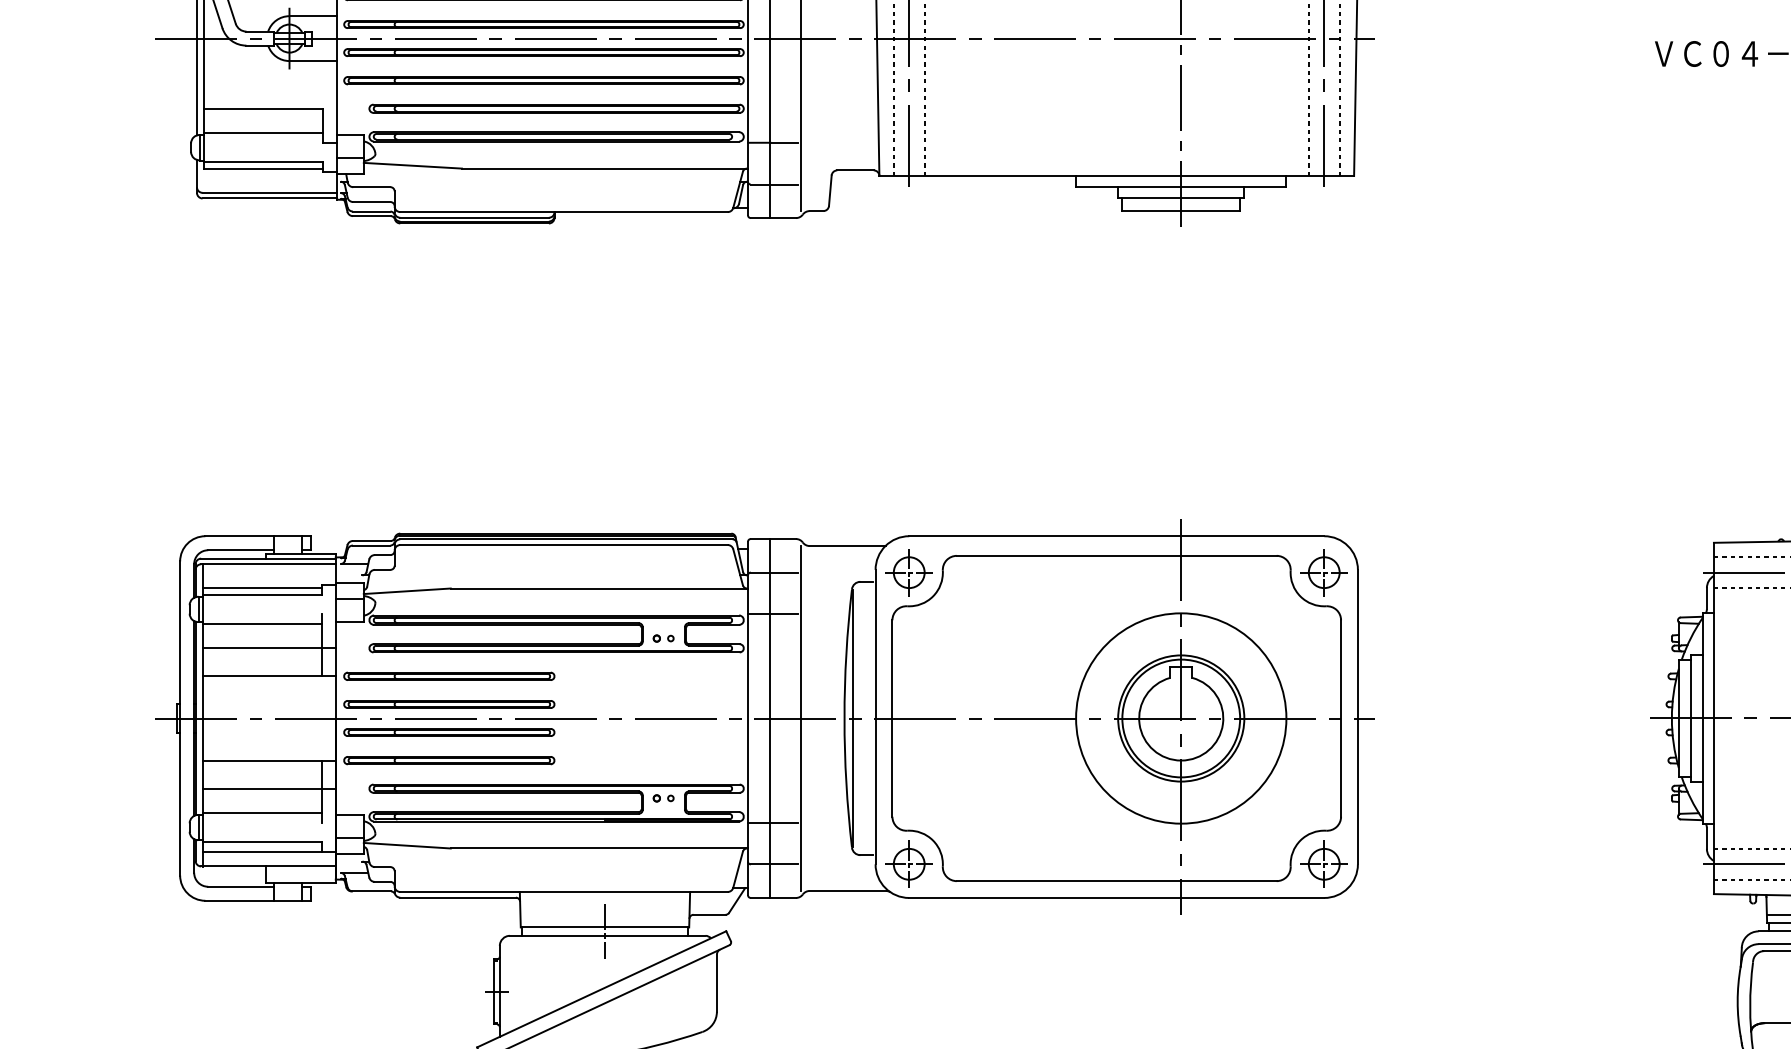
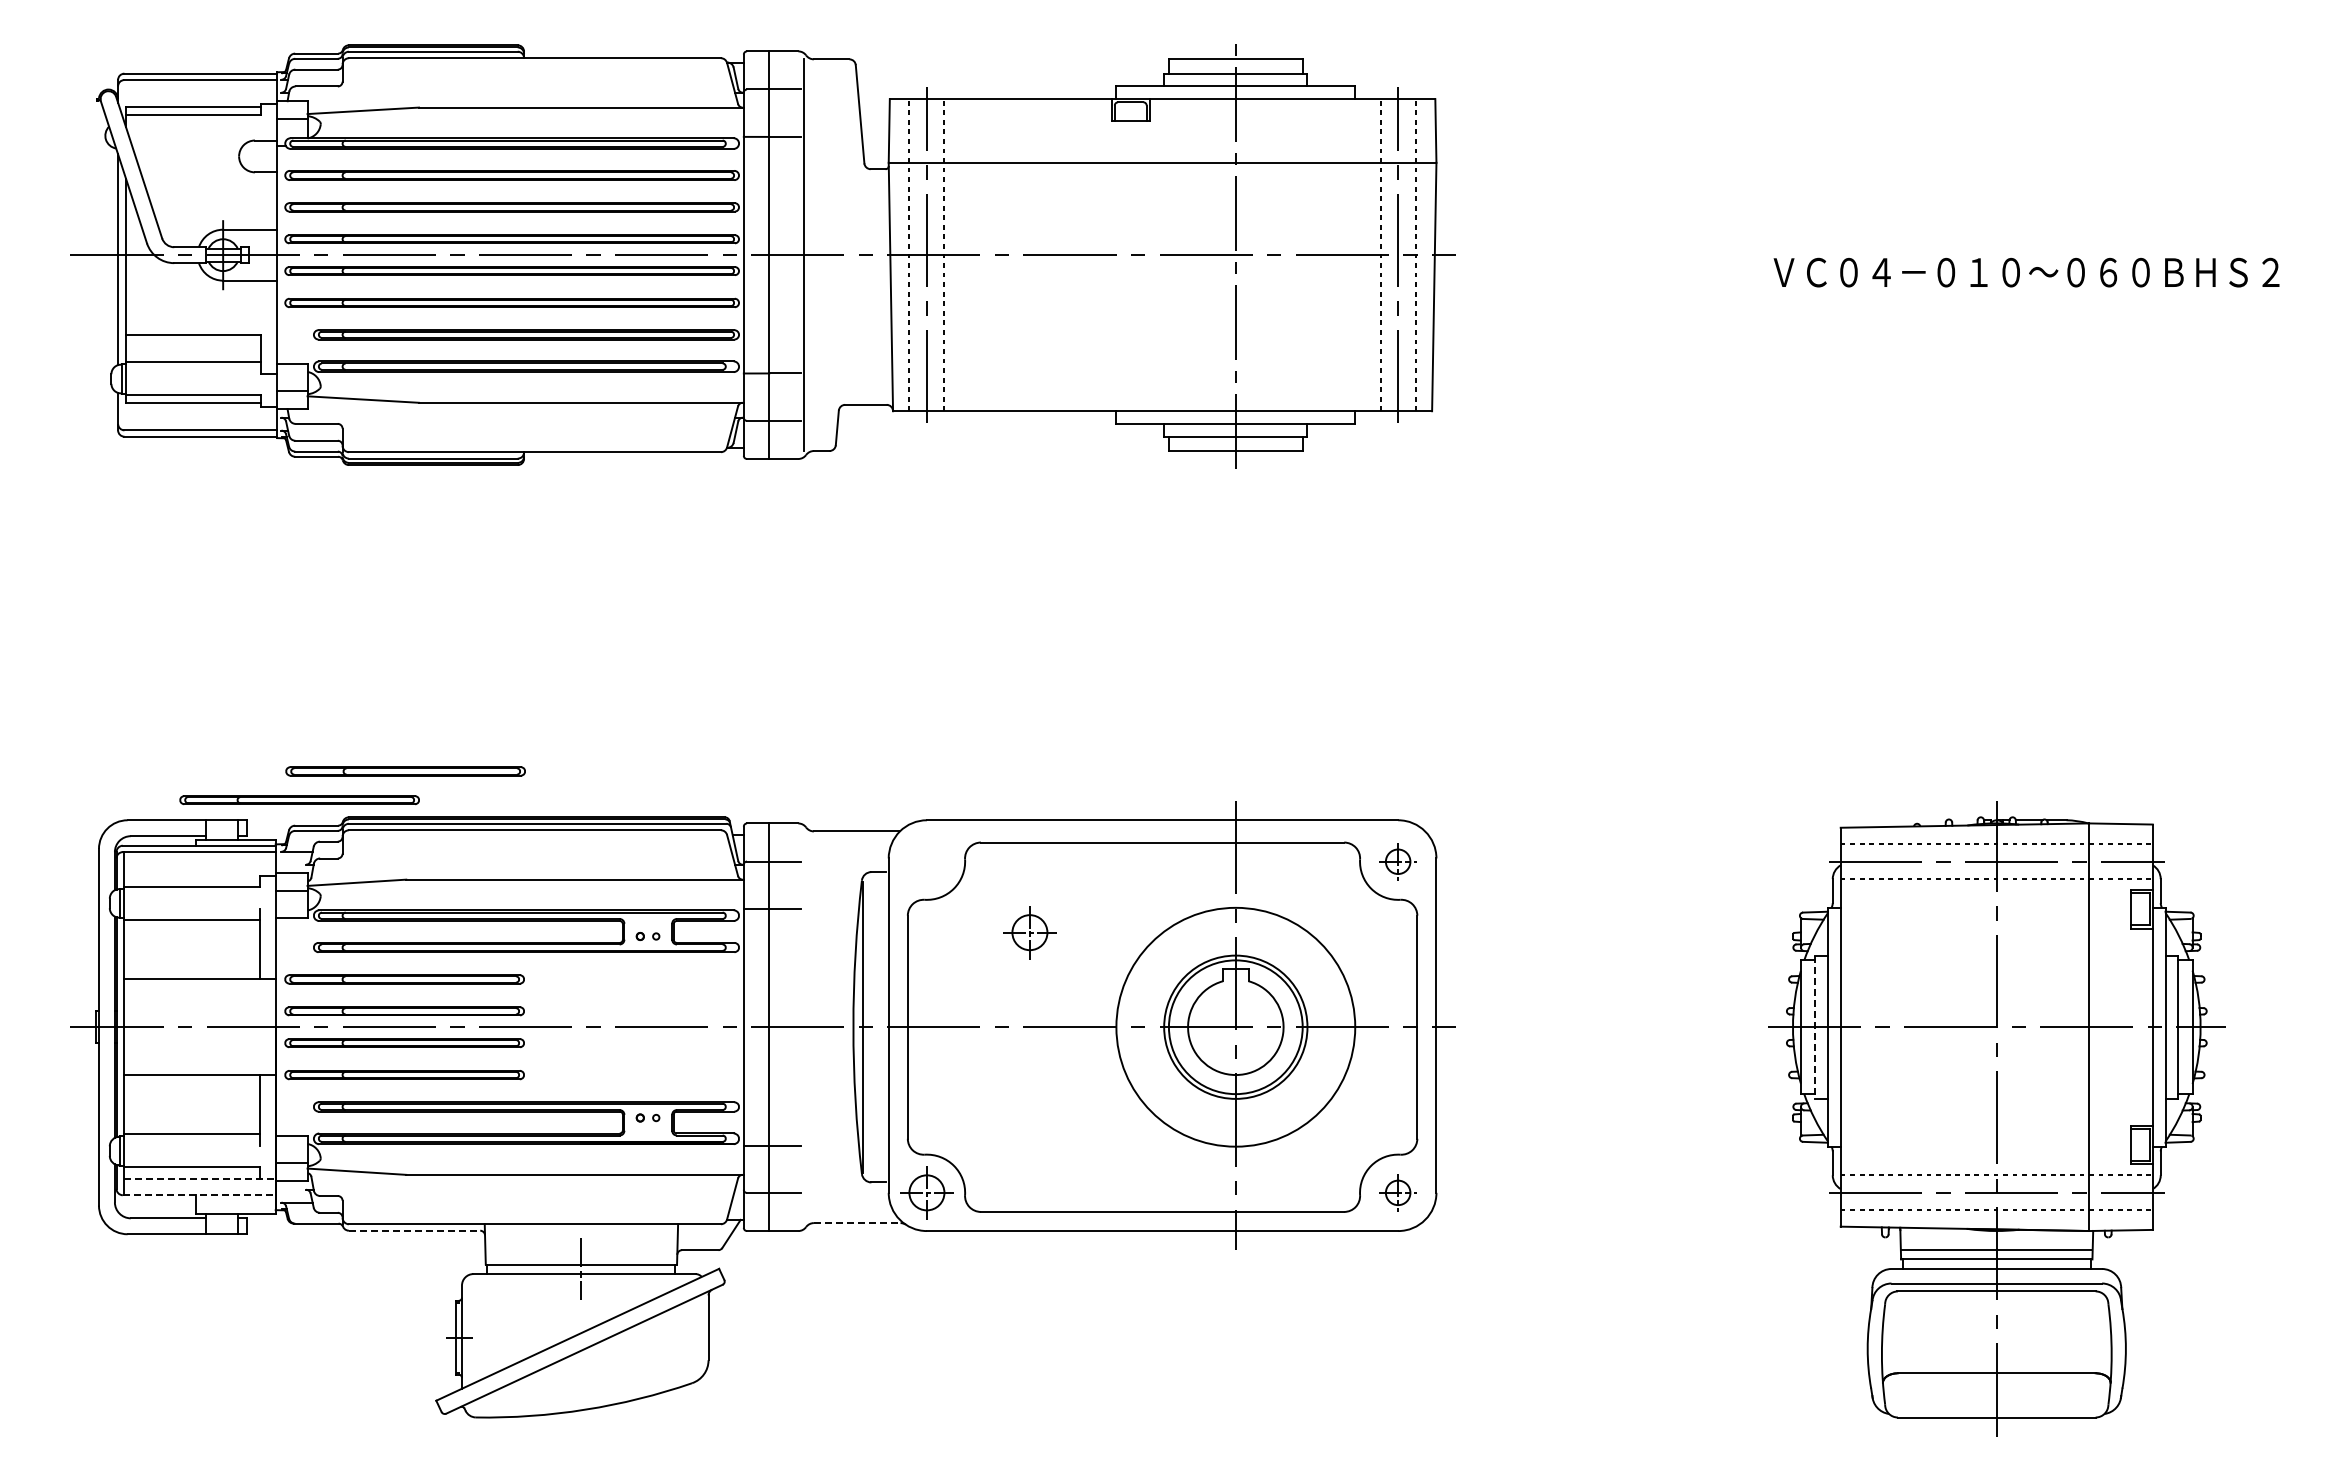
part: (450, 493) -> (405, 771), added
part: (356, 518) -> (299, 800), added
part: (908, 572) -> (1029, 932), moved
part: (1323, 572) -> (1397, 861), size x0.7
line: (261, 588) -> (191, 879), removed
line: (268, 648) -> (199, 947), removed
line: (801, 718) -> (804, 1027), removed
line: (1691, 718) -> (1815, 1027), solid -> dashed
line: (268, 788) -> (199, 1106), removed
line: (269, 851) -> (200, 1178), solid -> dashed
part: (1323, 864) -> (1397, 1192), size x0.7
line: (268, 866) -> (199, 1195), solid -> dashed
line: (848, 891) -> (857, 1223), solid -> dashed
line: (457, 897) -> (414, 1230), solid -> dashed

